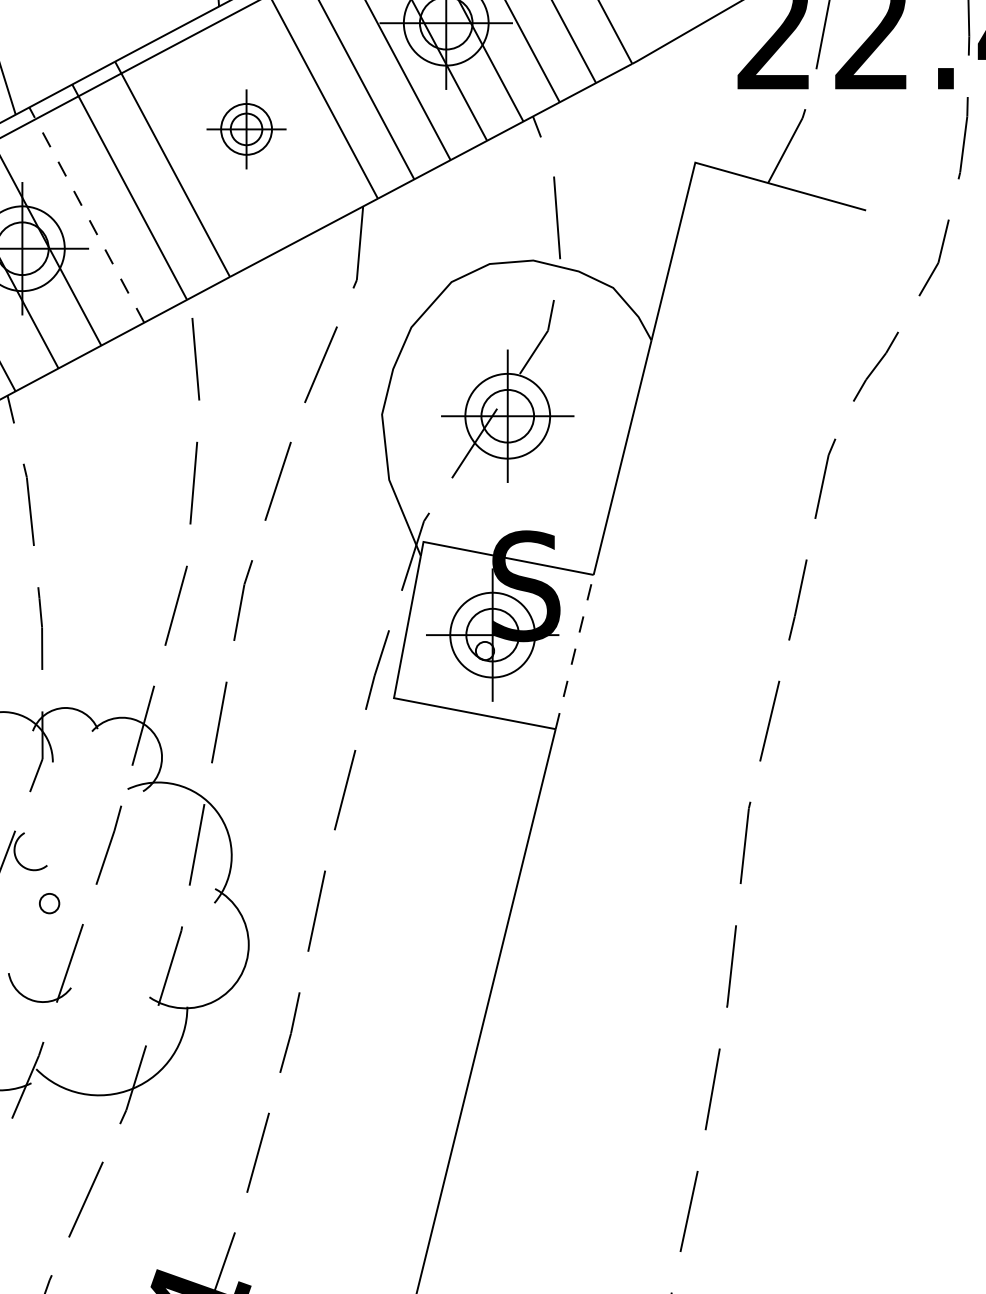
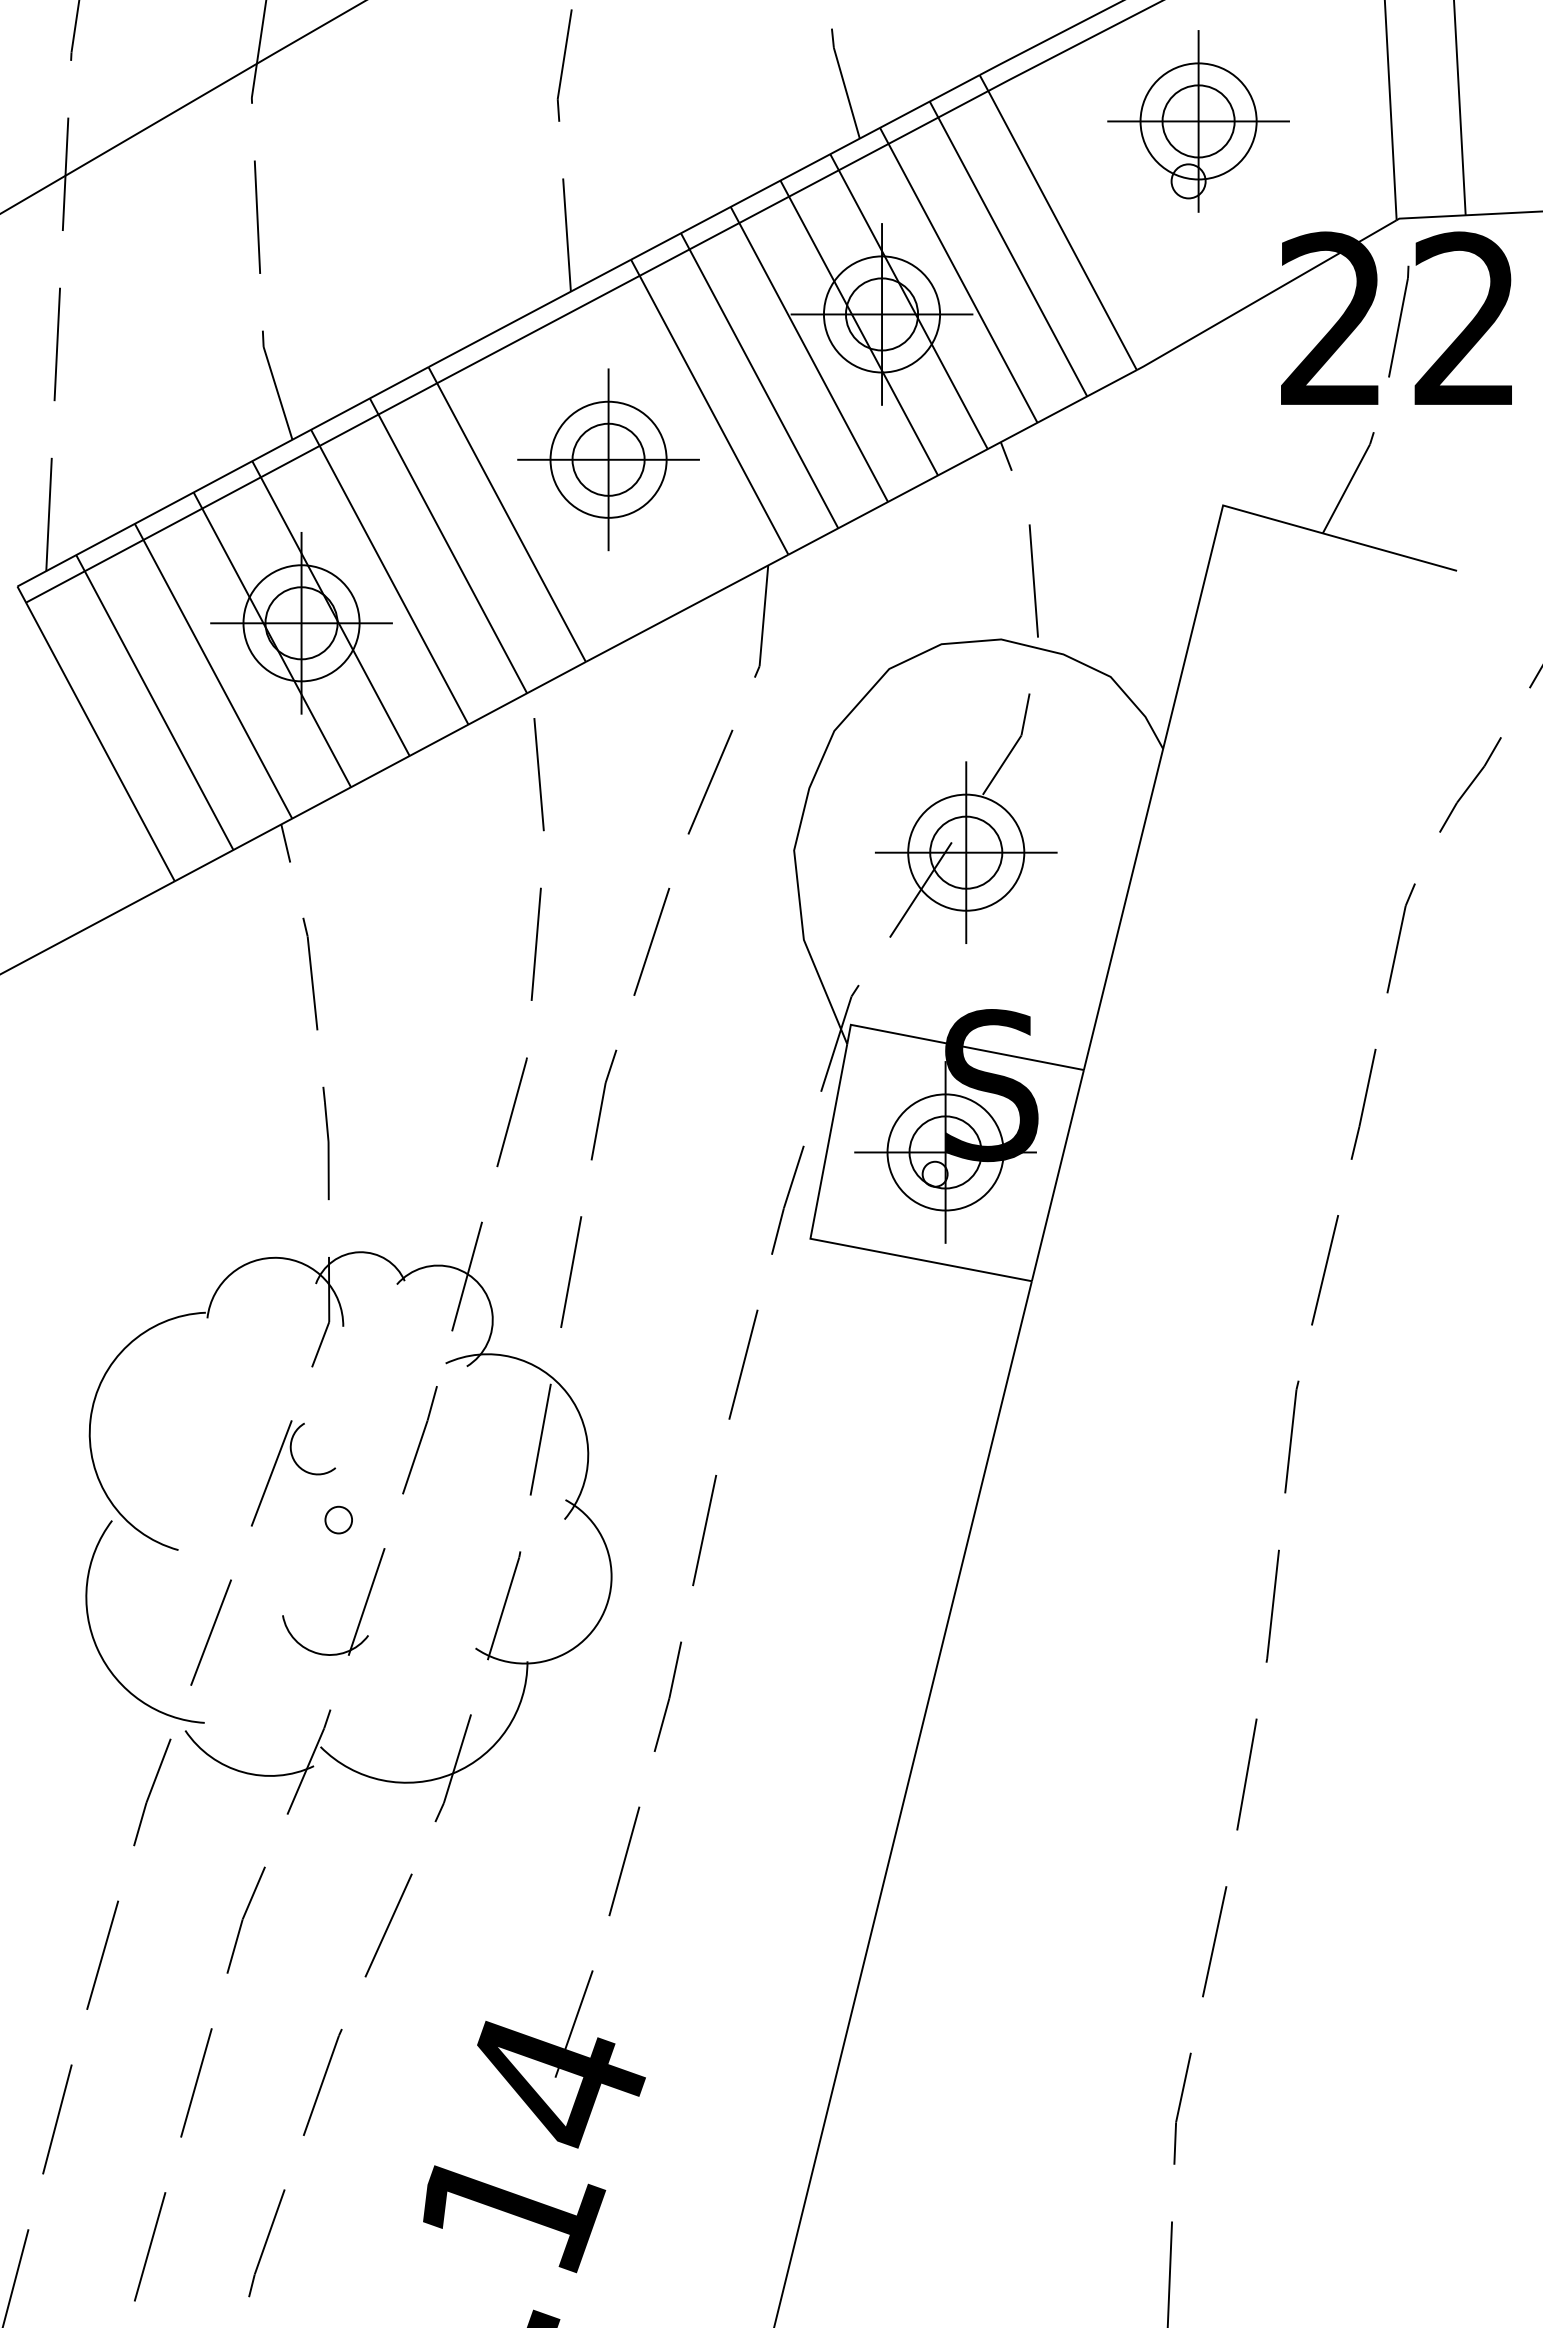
part: (246, 129) -> (608, 459), size x1.67
line: (86, 214) -> (389, 576), dashed -> solid
line: (574, 651) -> (1057, 1175), dashed -> solid

